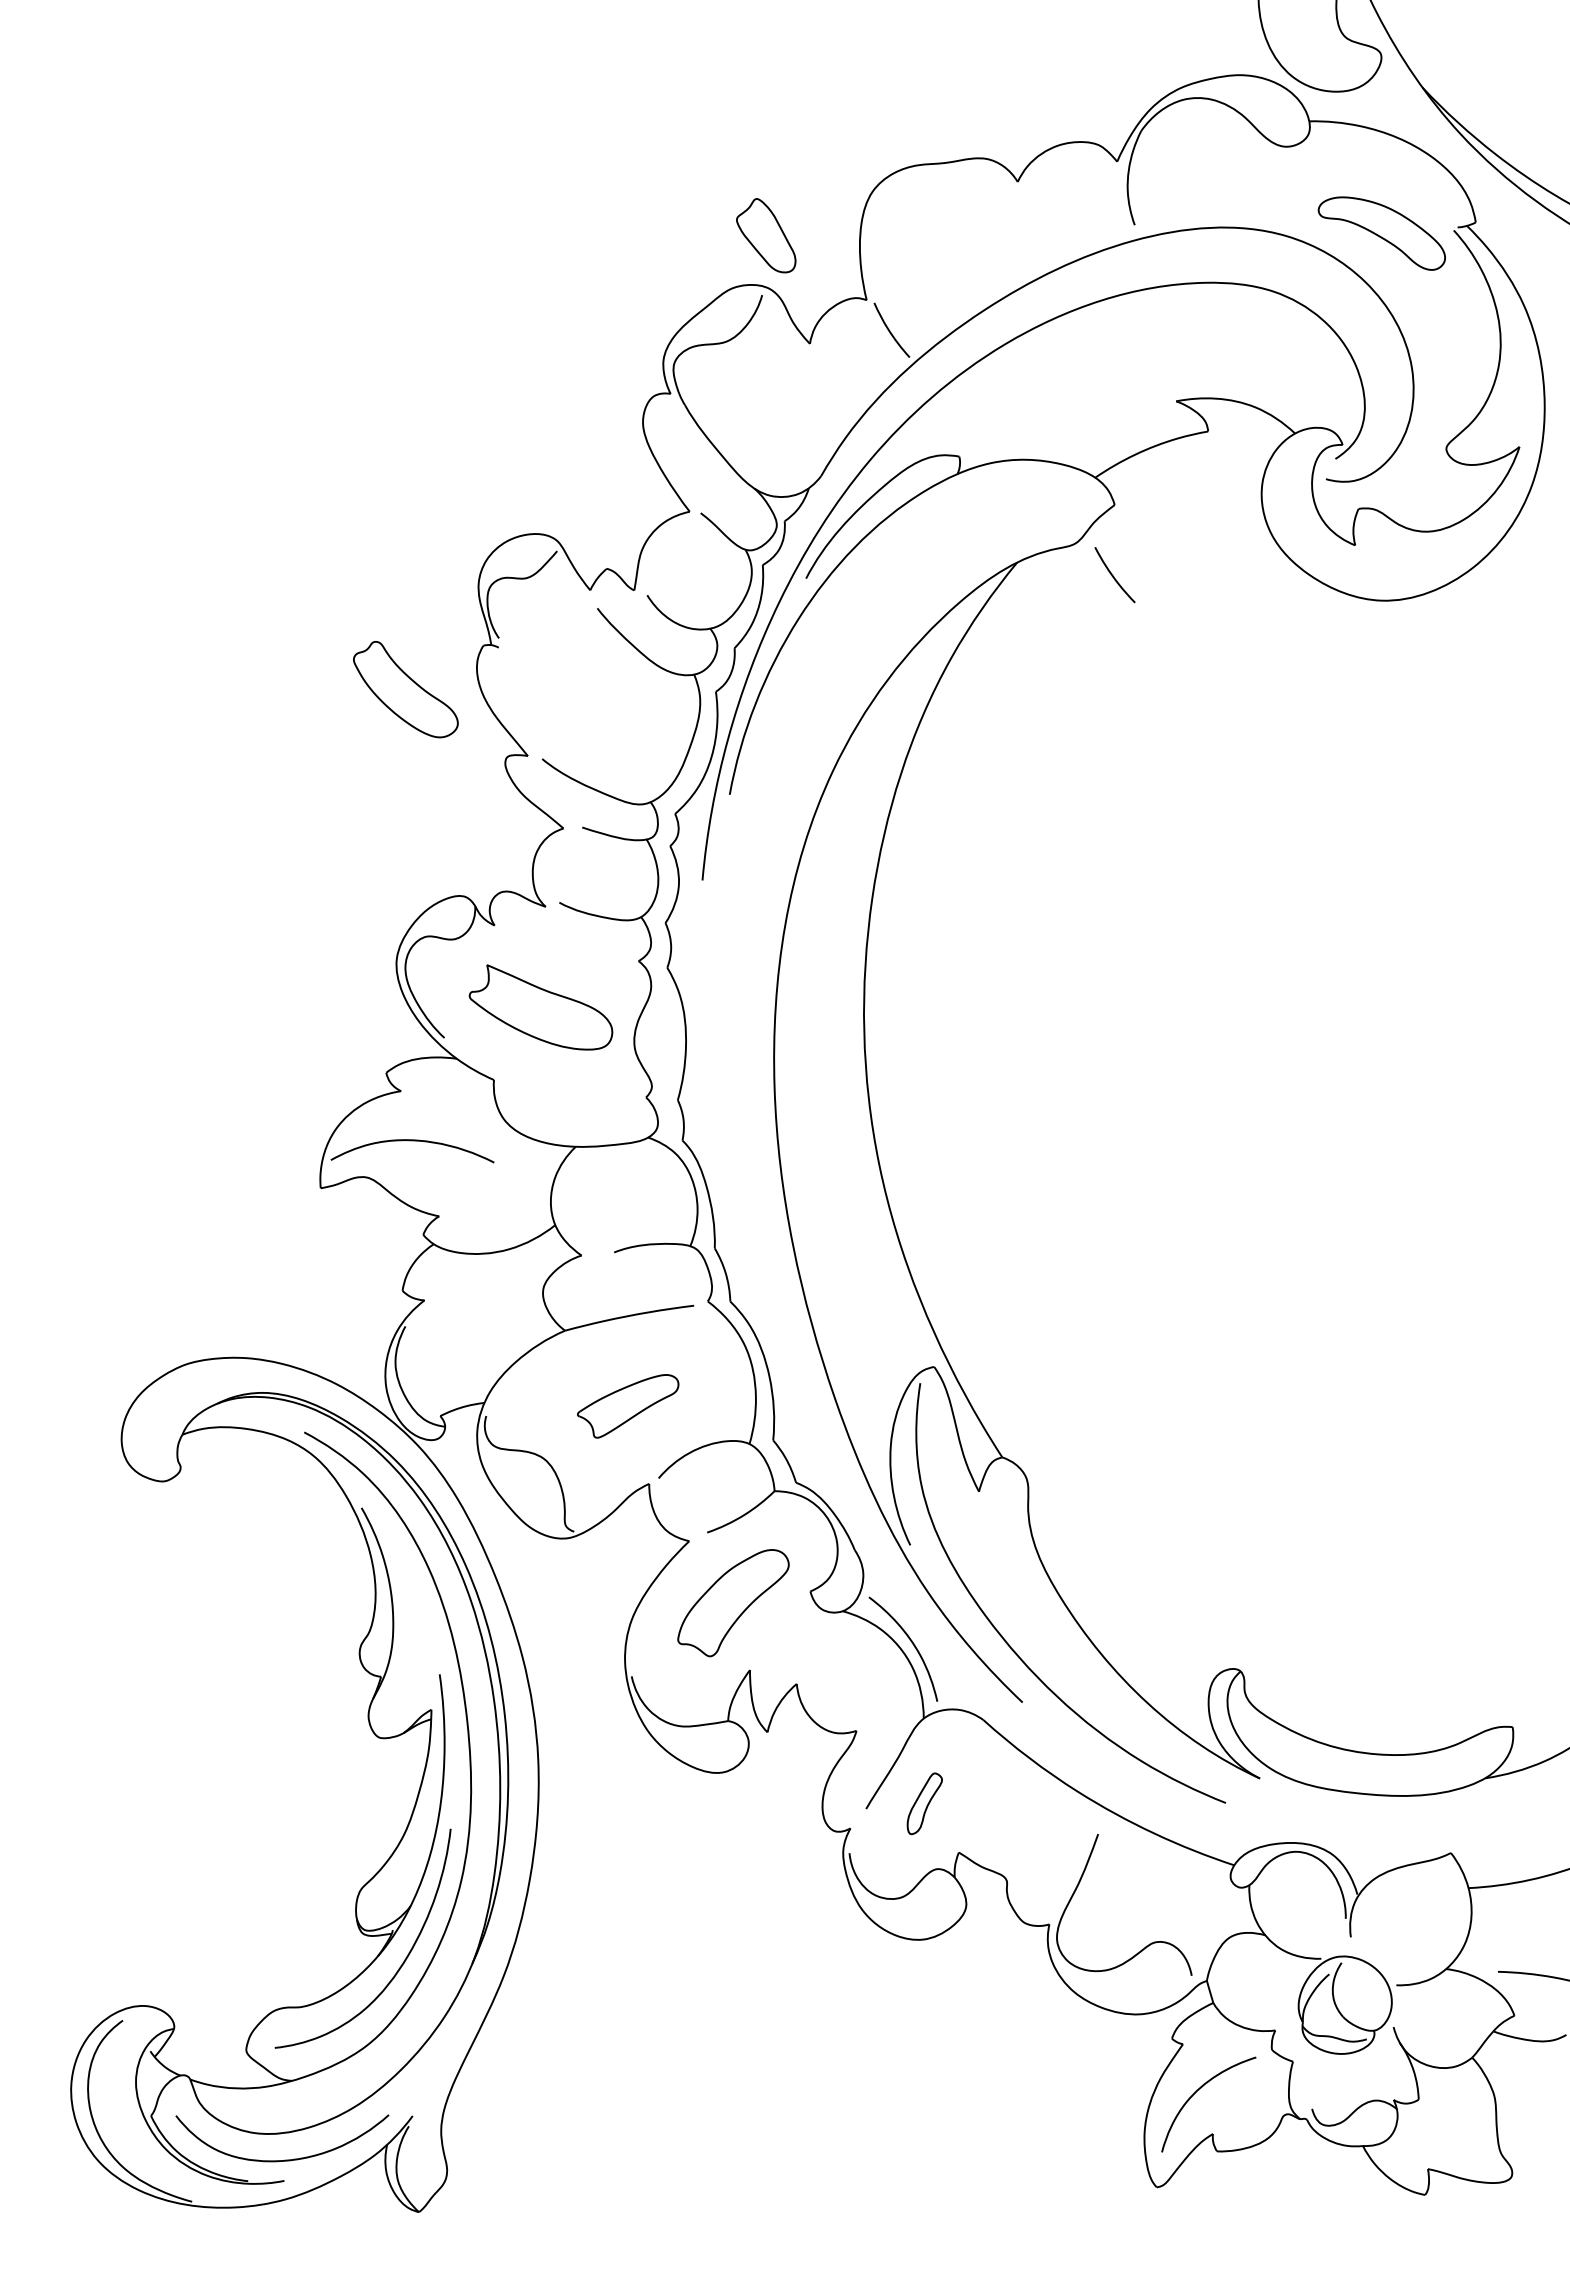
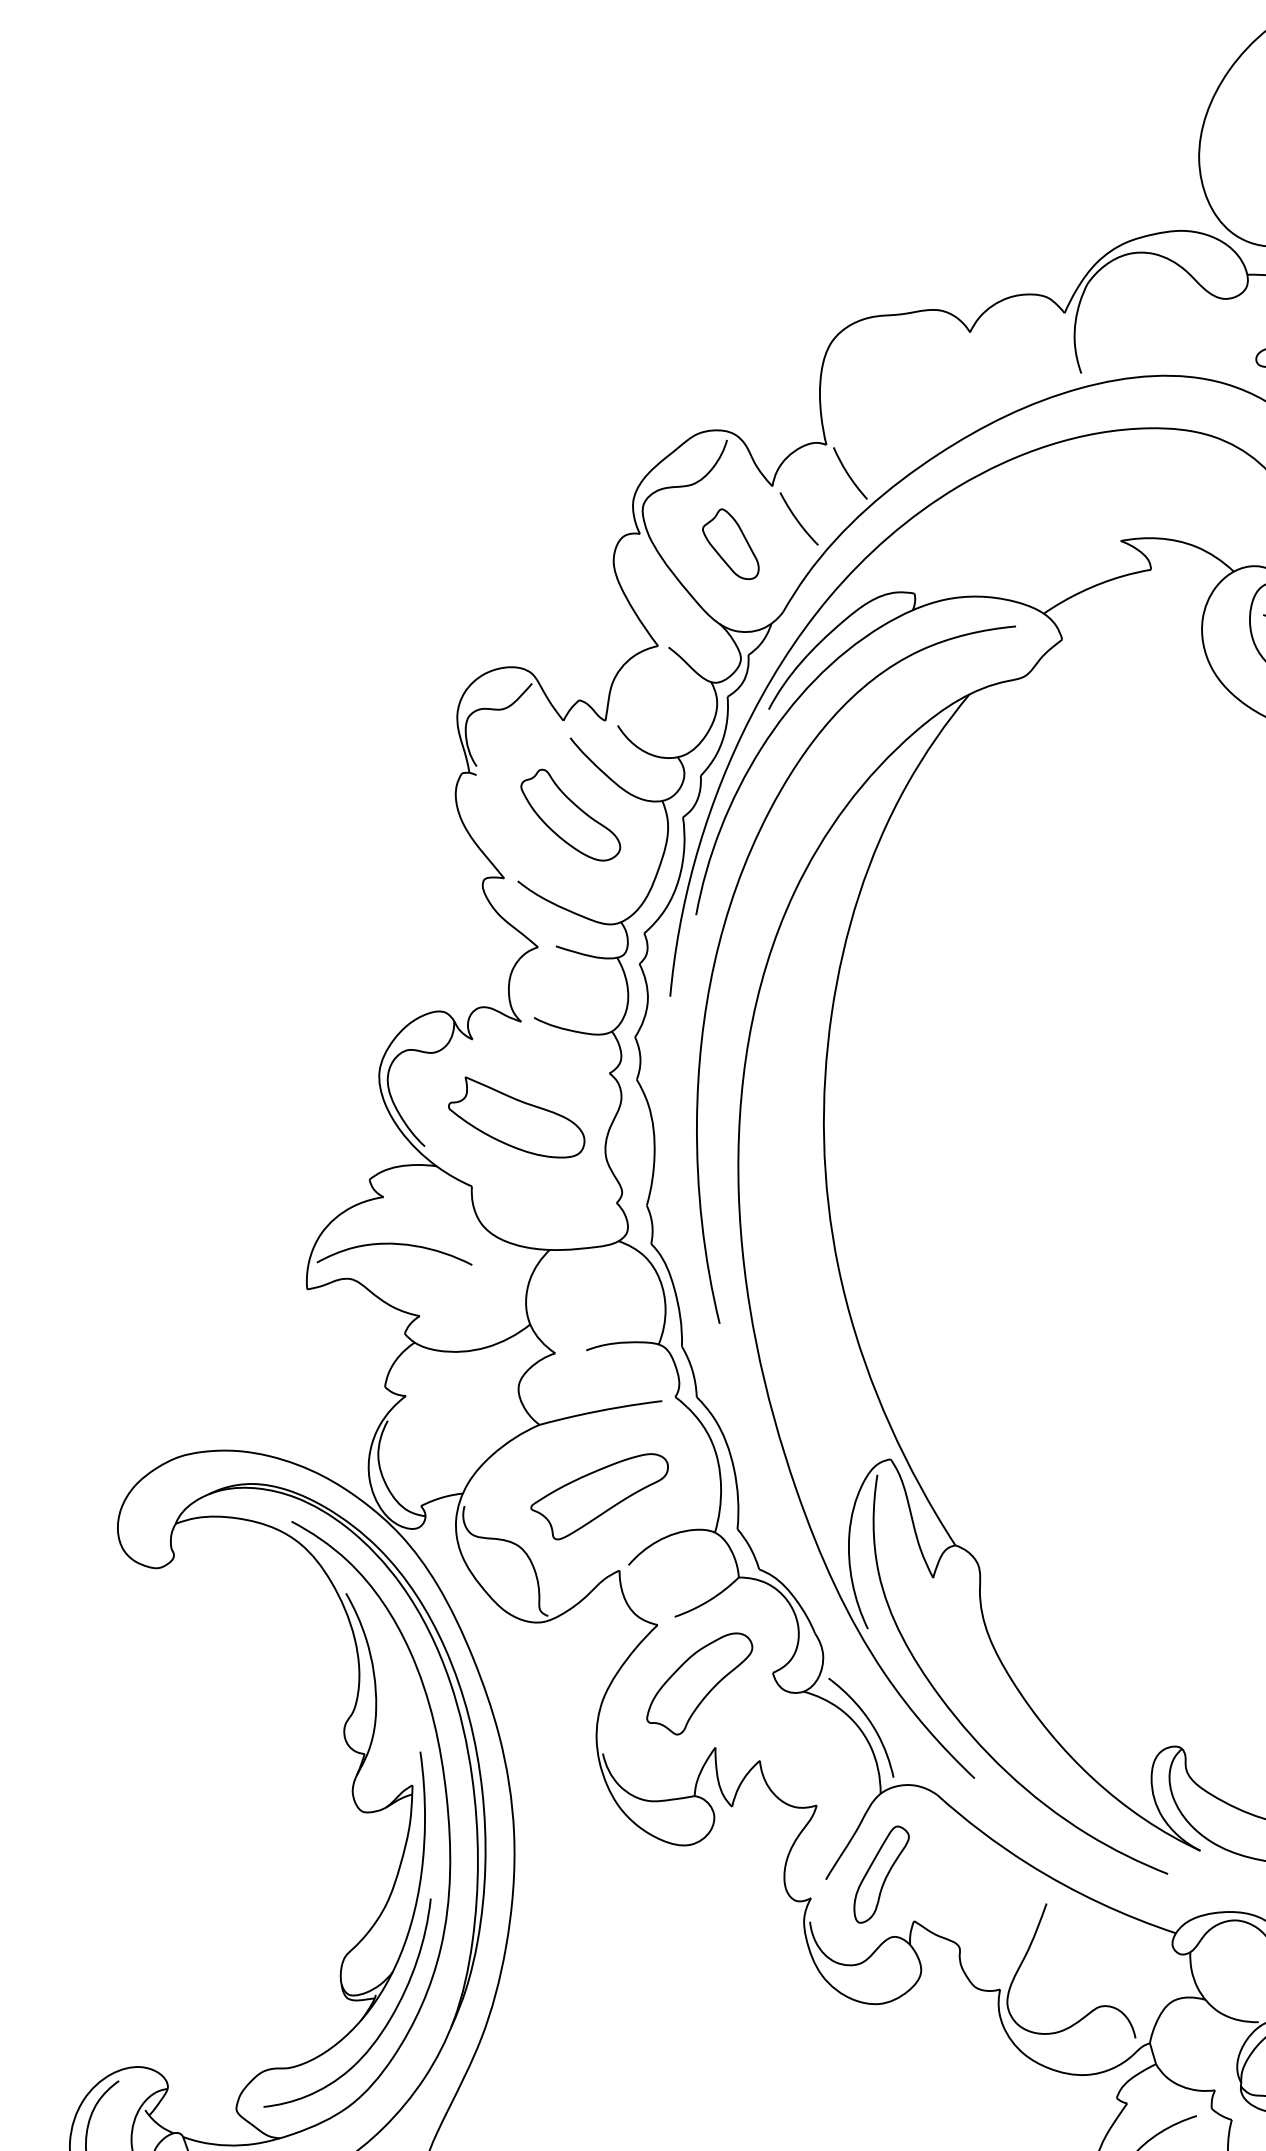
part: (766, 235) -> (731, 544), moved
curve: (1113, 575) -> (797, 519), moved
part: (405, 689) -> (570, 815), moved
curve: (755, 823) -> (720, 942), added
part: (627, 1406) -> (598, 1496), size x1.43
part: (924, 1803) -> (881, 1874), size x1.67

